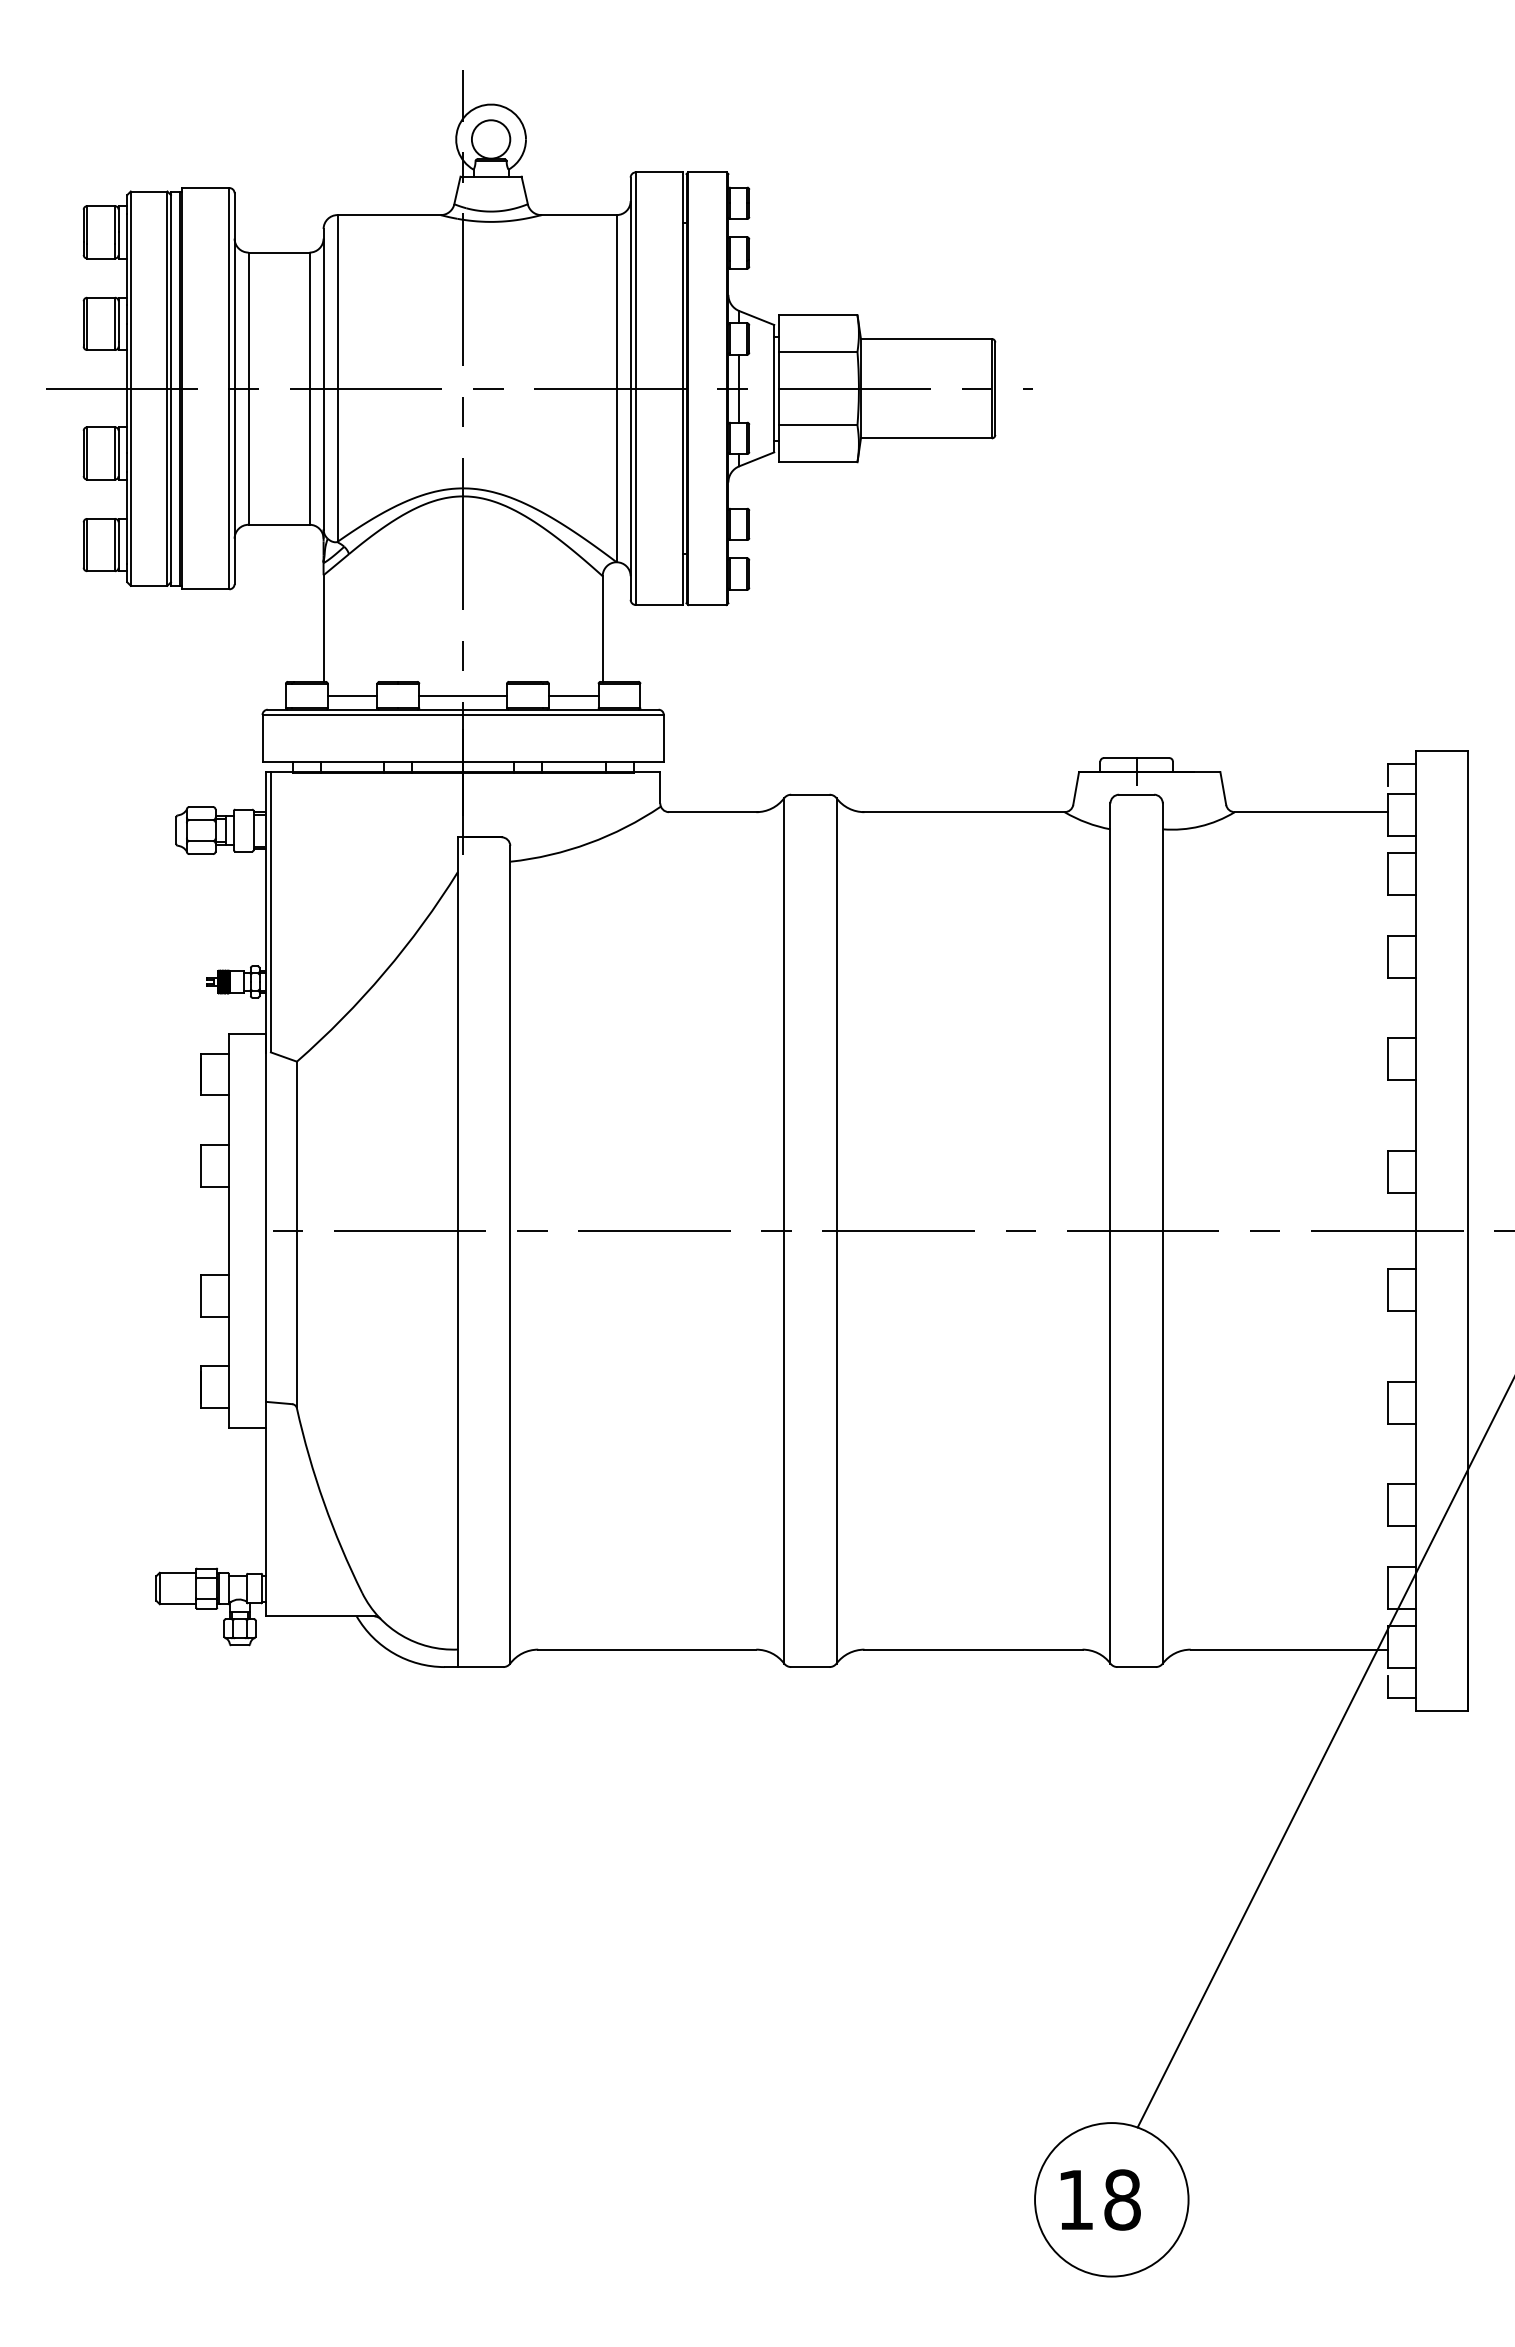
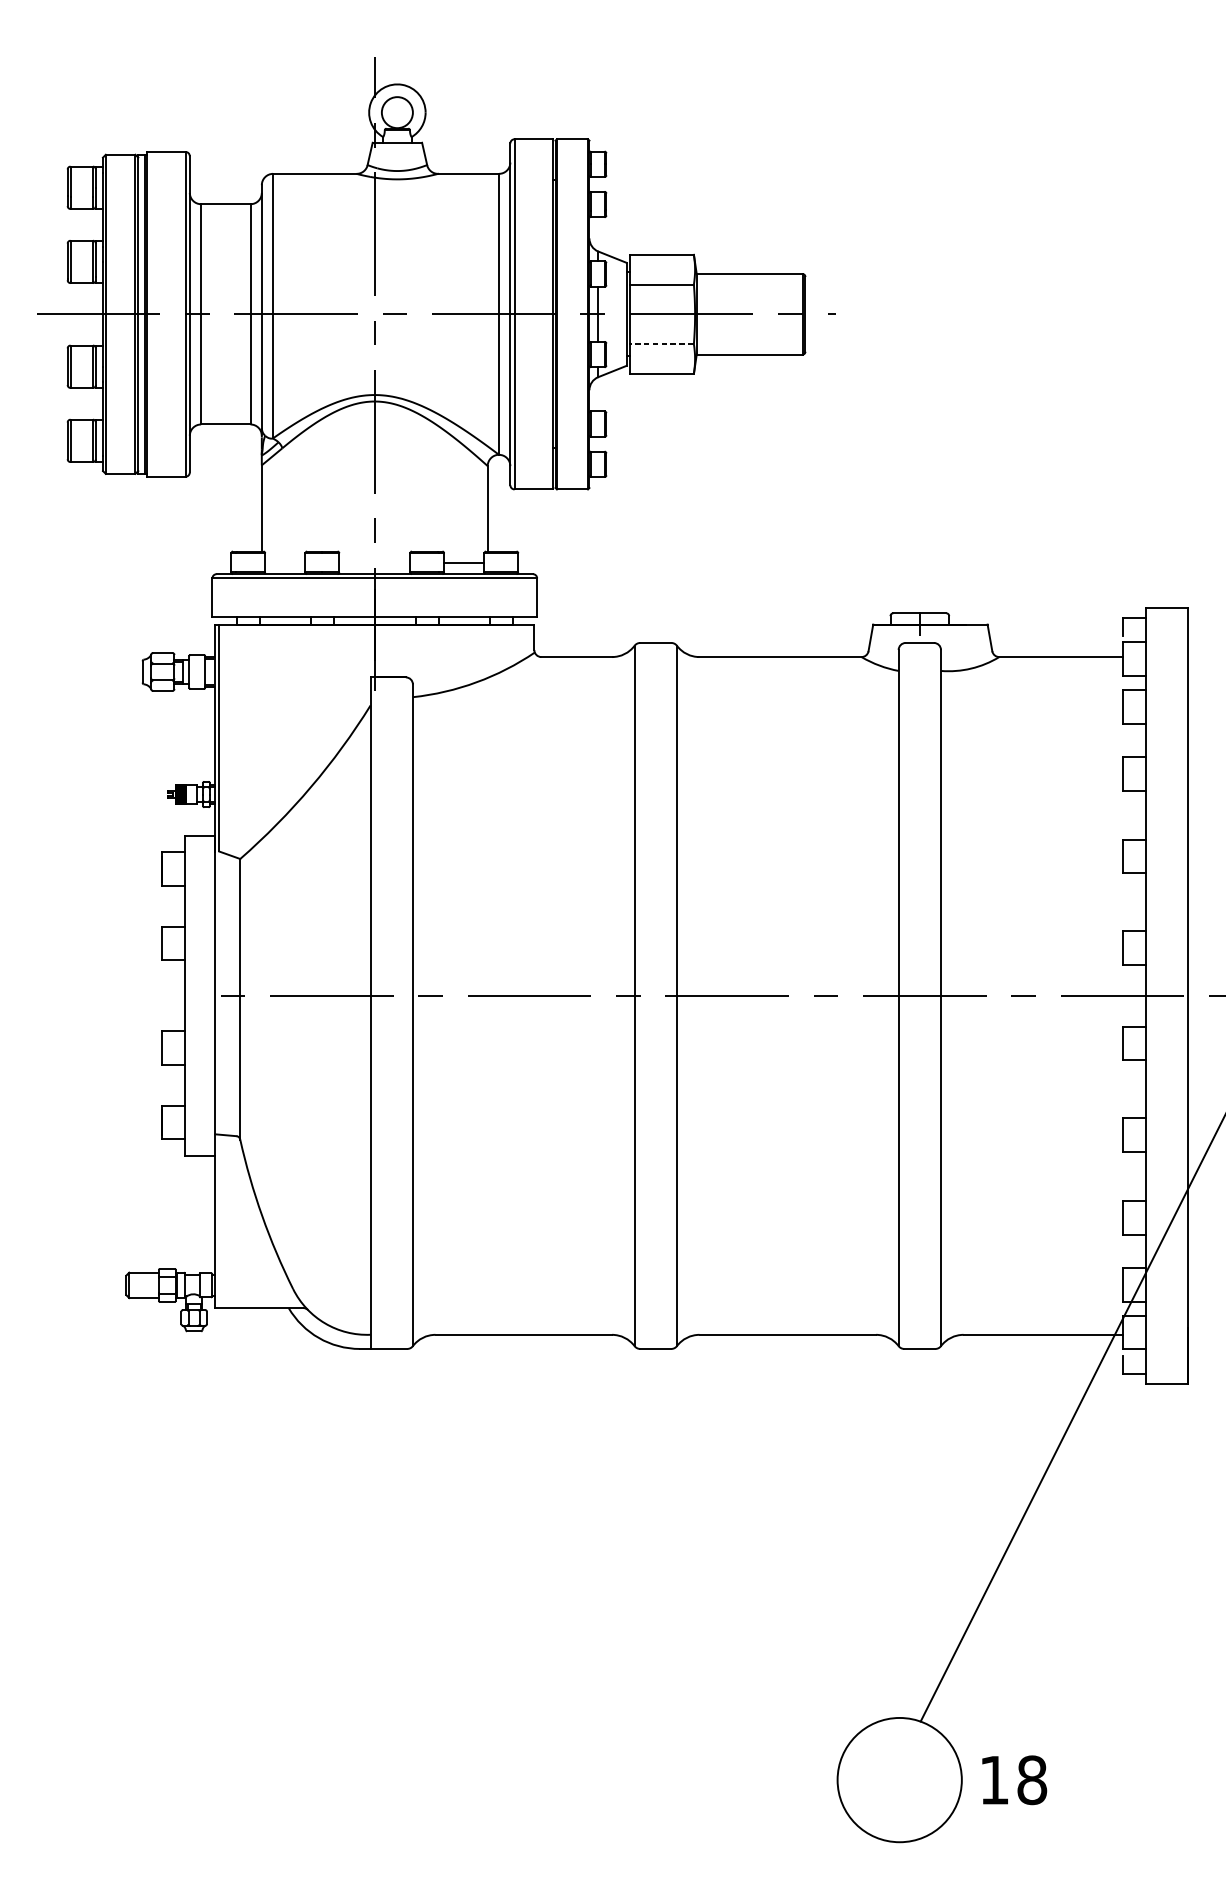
line: (817, 425) -> (661, 344), solid -> dashed
line: (352, 695) -> (285, 562), removed
line: (463, 695) -> (375, 562), removed
text: (1100, 2199) -> (1014, 1779), moved

